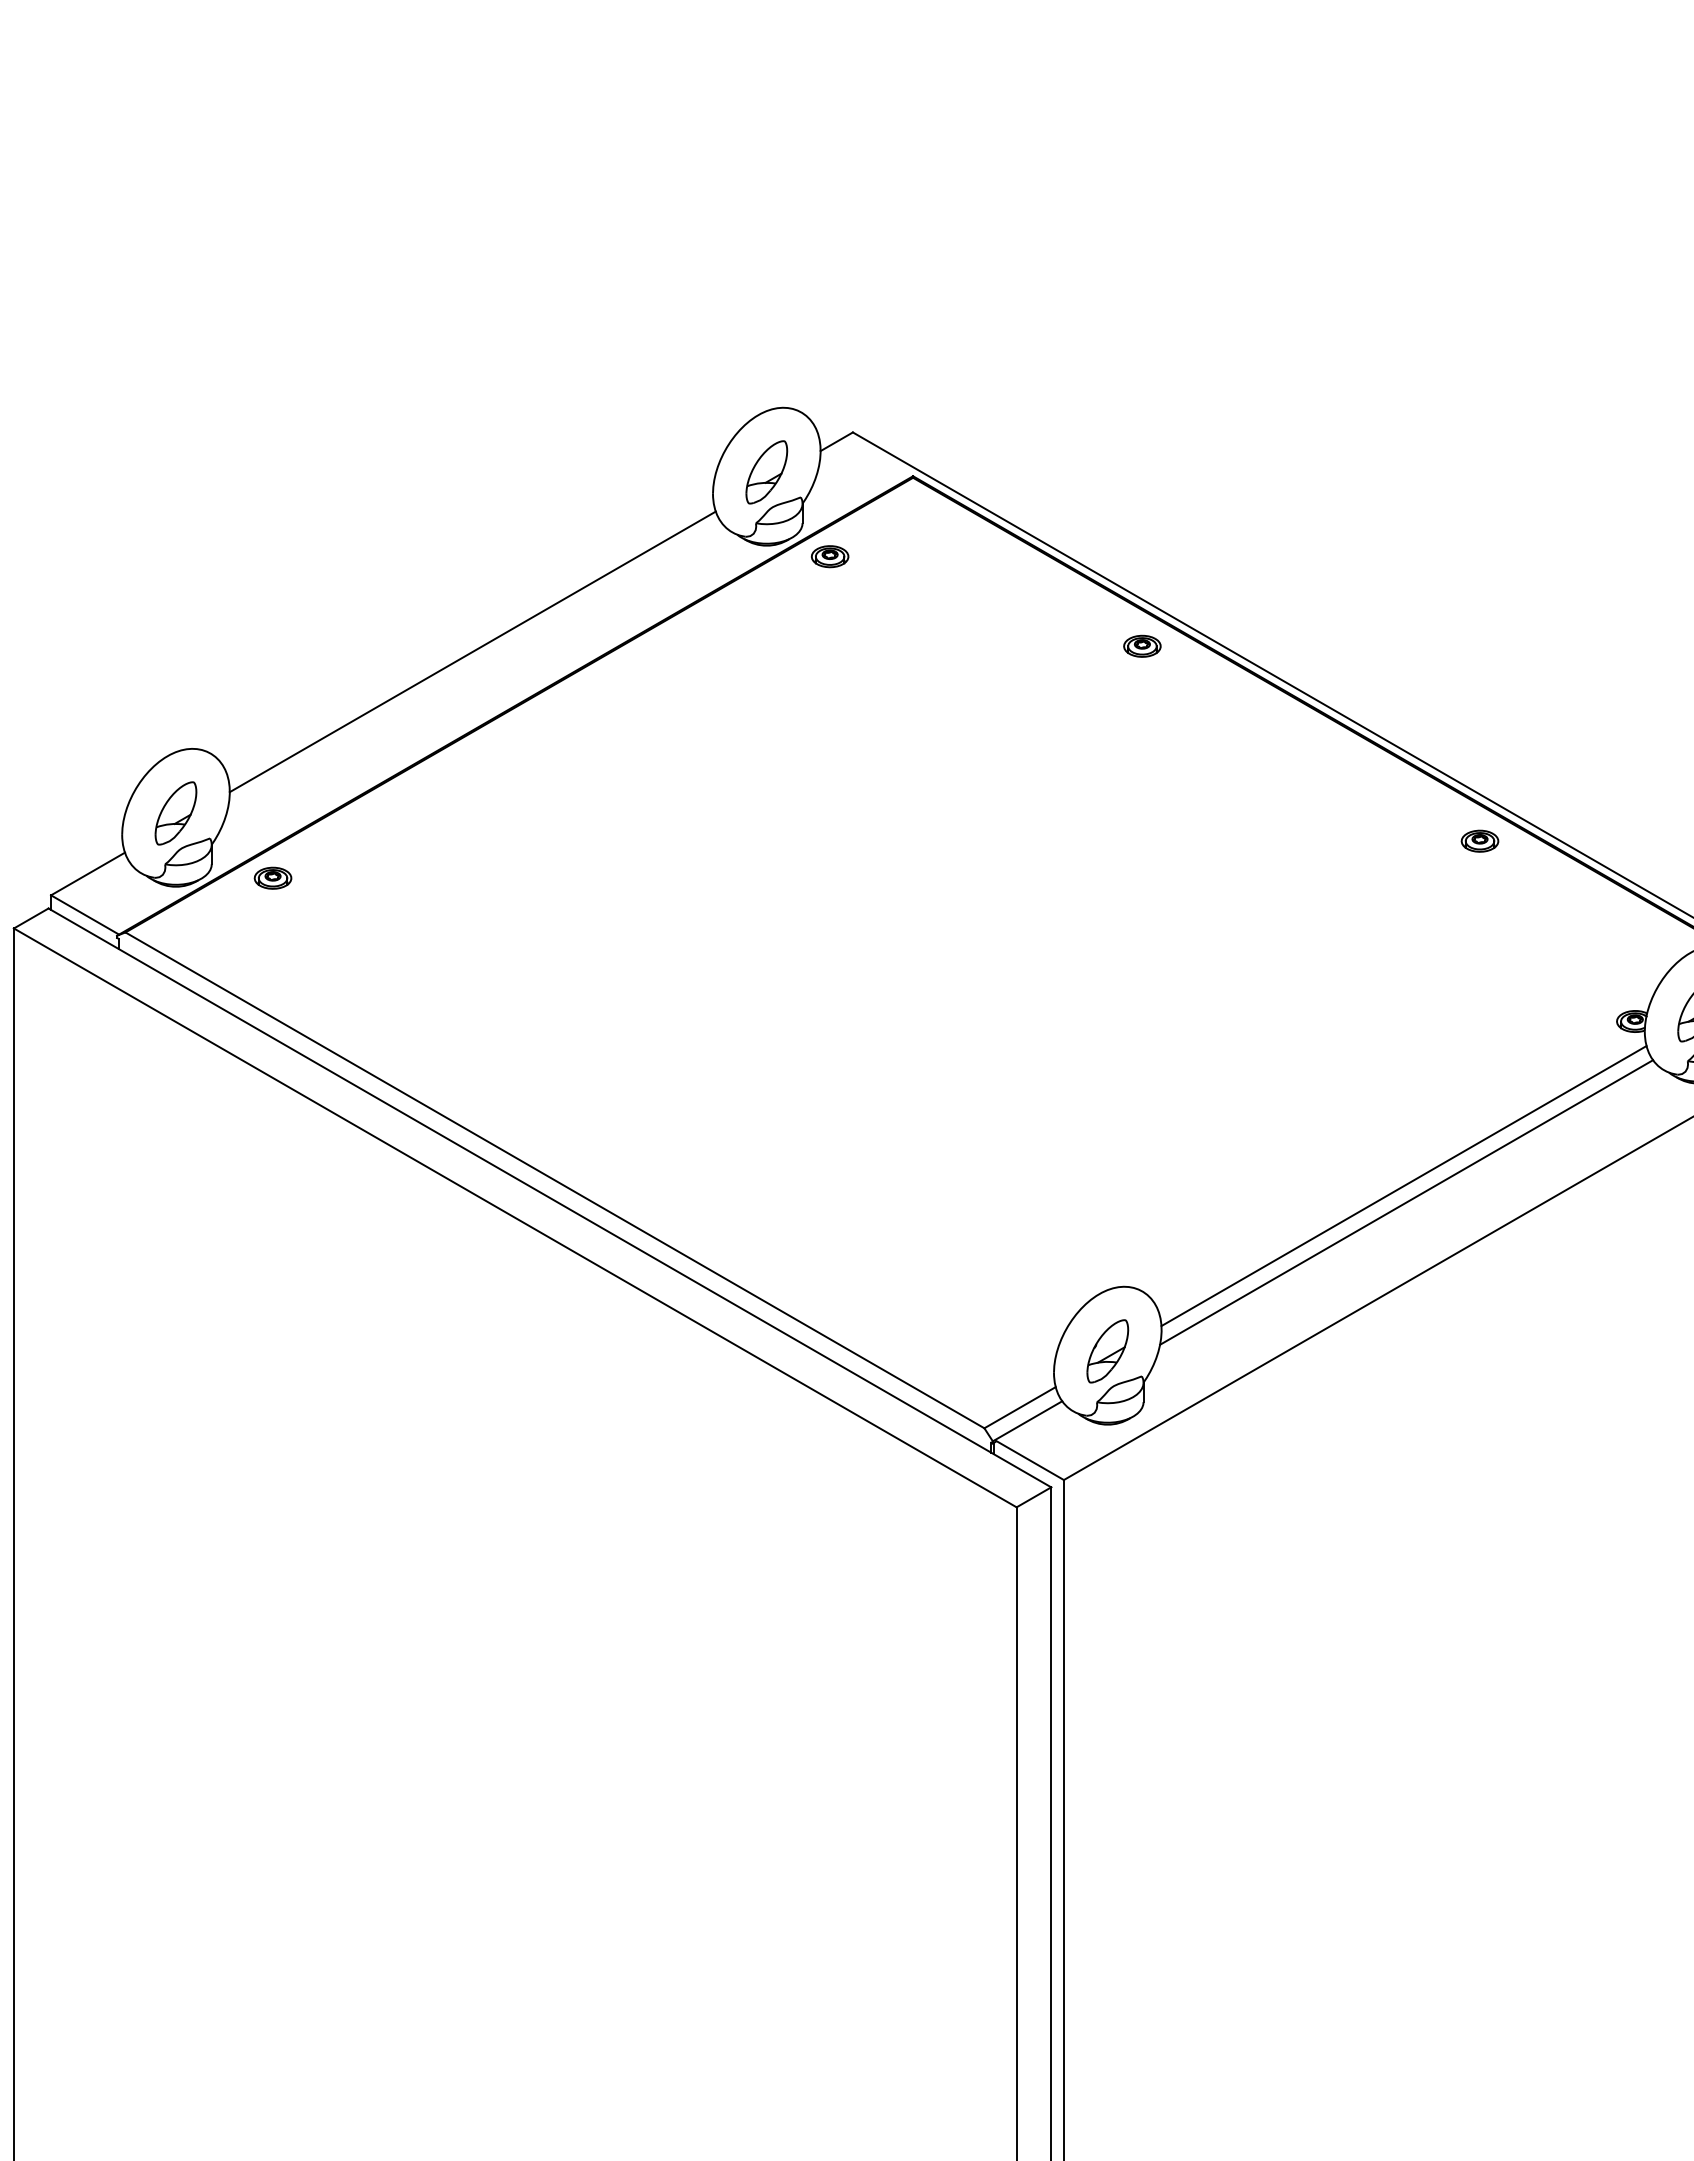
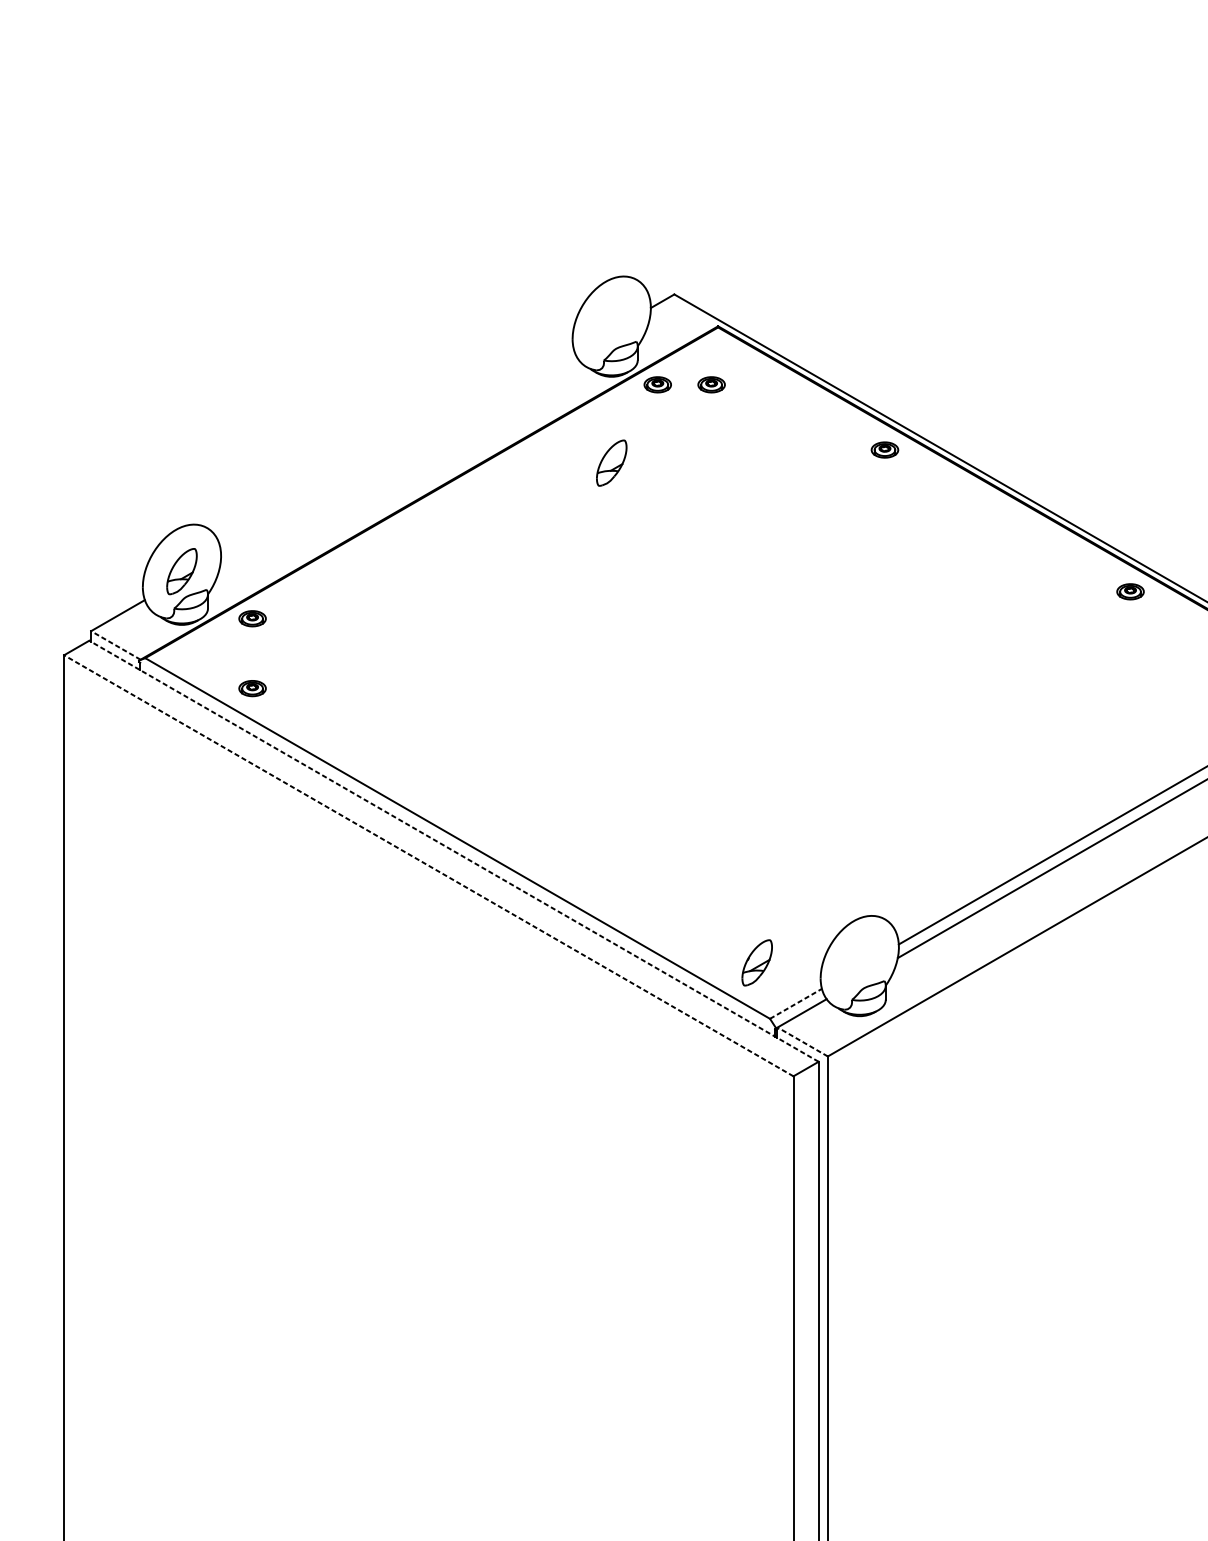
part: (766, 472) -> (611, 463), moved
part: (903, 556) -> (711, 384), added
line: (472, 651) -> (397, 453), removed
line: (84, 914) -> (115, 645), solid -> dashed
part: (272, 973) -> (252, 688), added
line: (549, 1197) -> (453, 850), solid -> dashed
line: (515, 1217) -> (428, 865), solid -> dashed
part: (1107, 1351) -> (757, 962), moved
line: (1020, 1407) -> (796, 1003), solid -> dashed
line: (1029, 1460) -> (802, 1042), solid -> dashed

